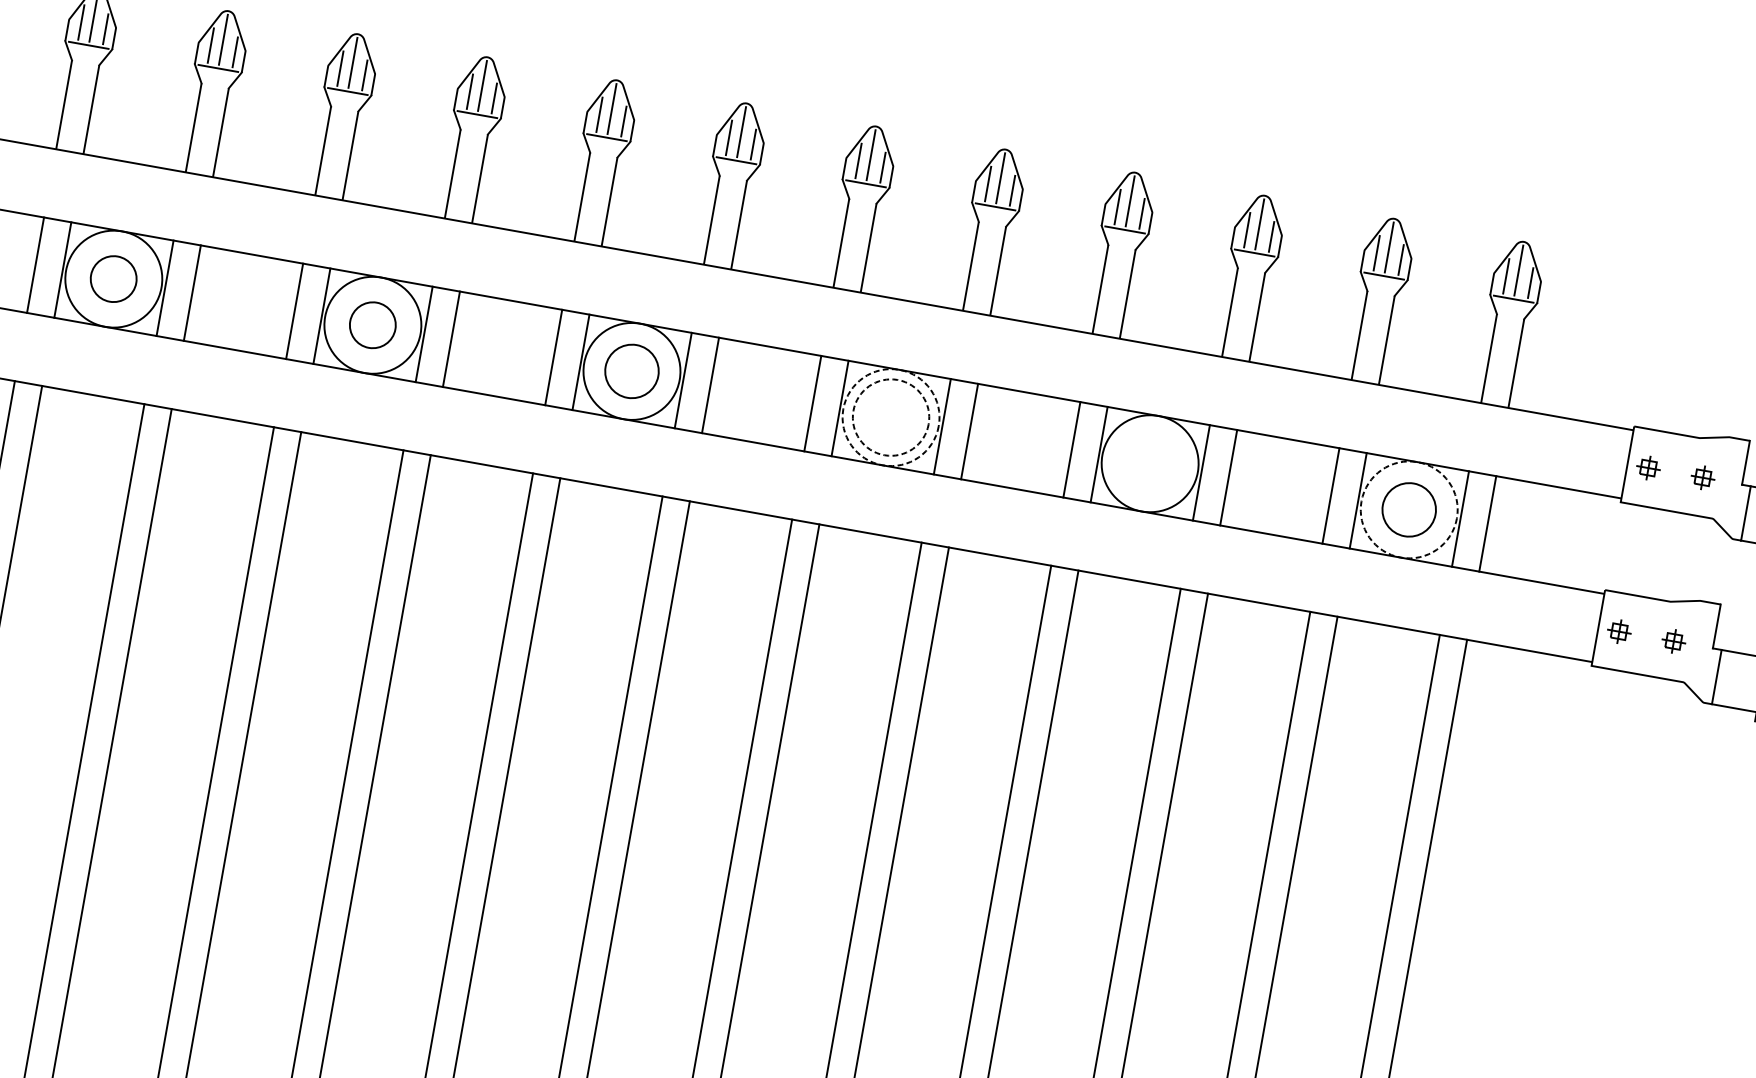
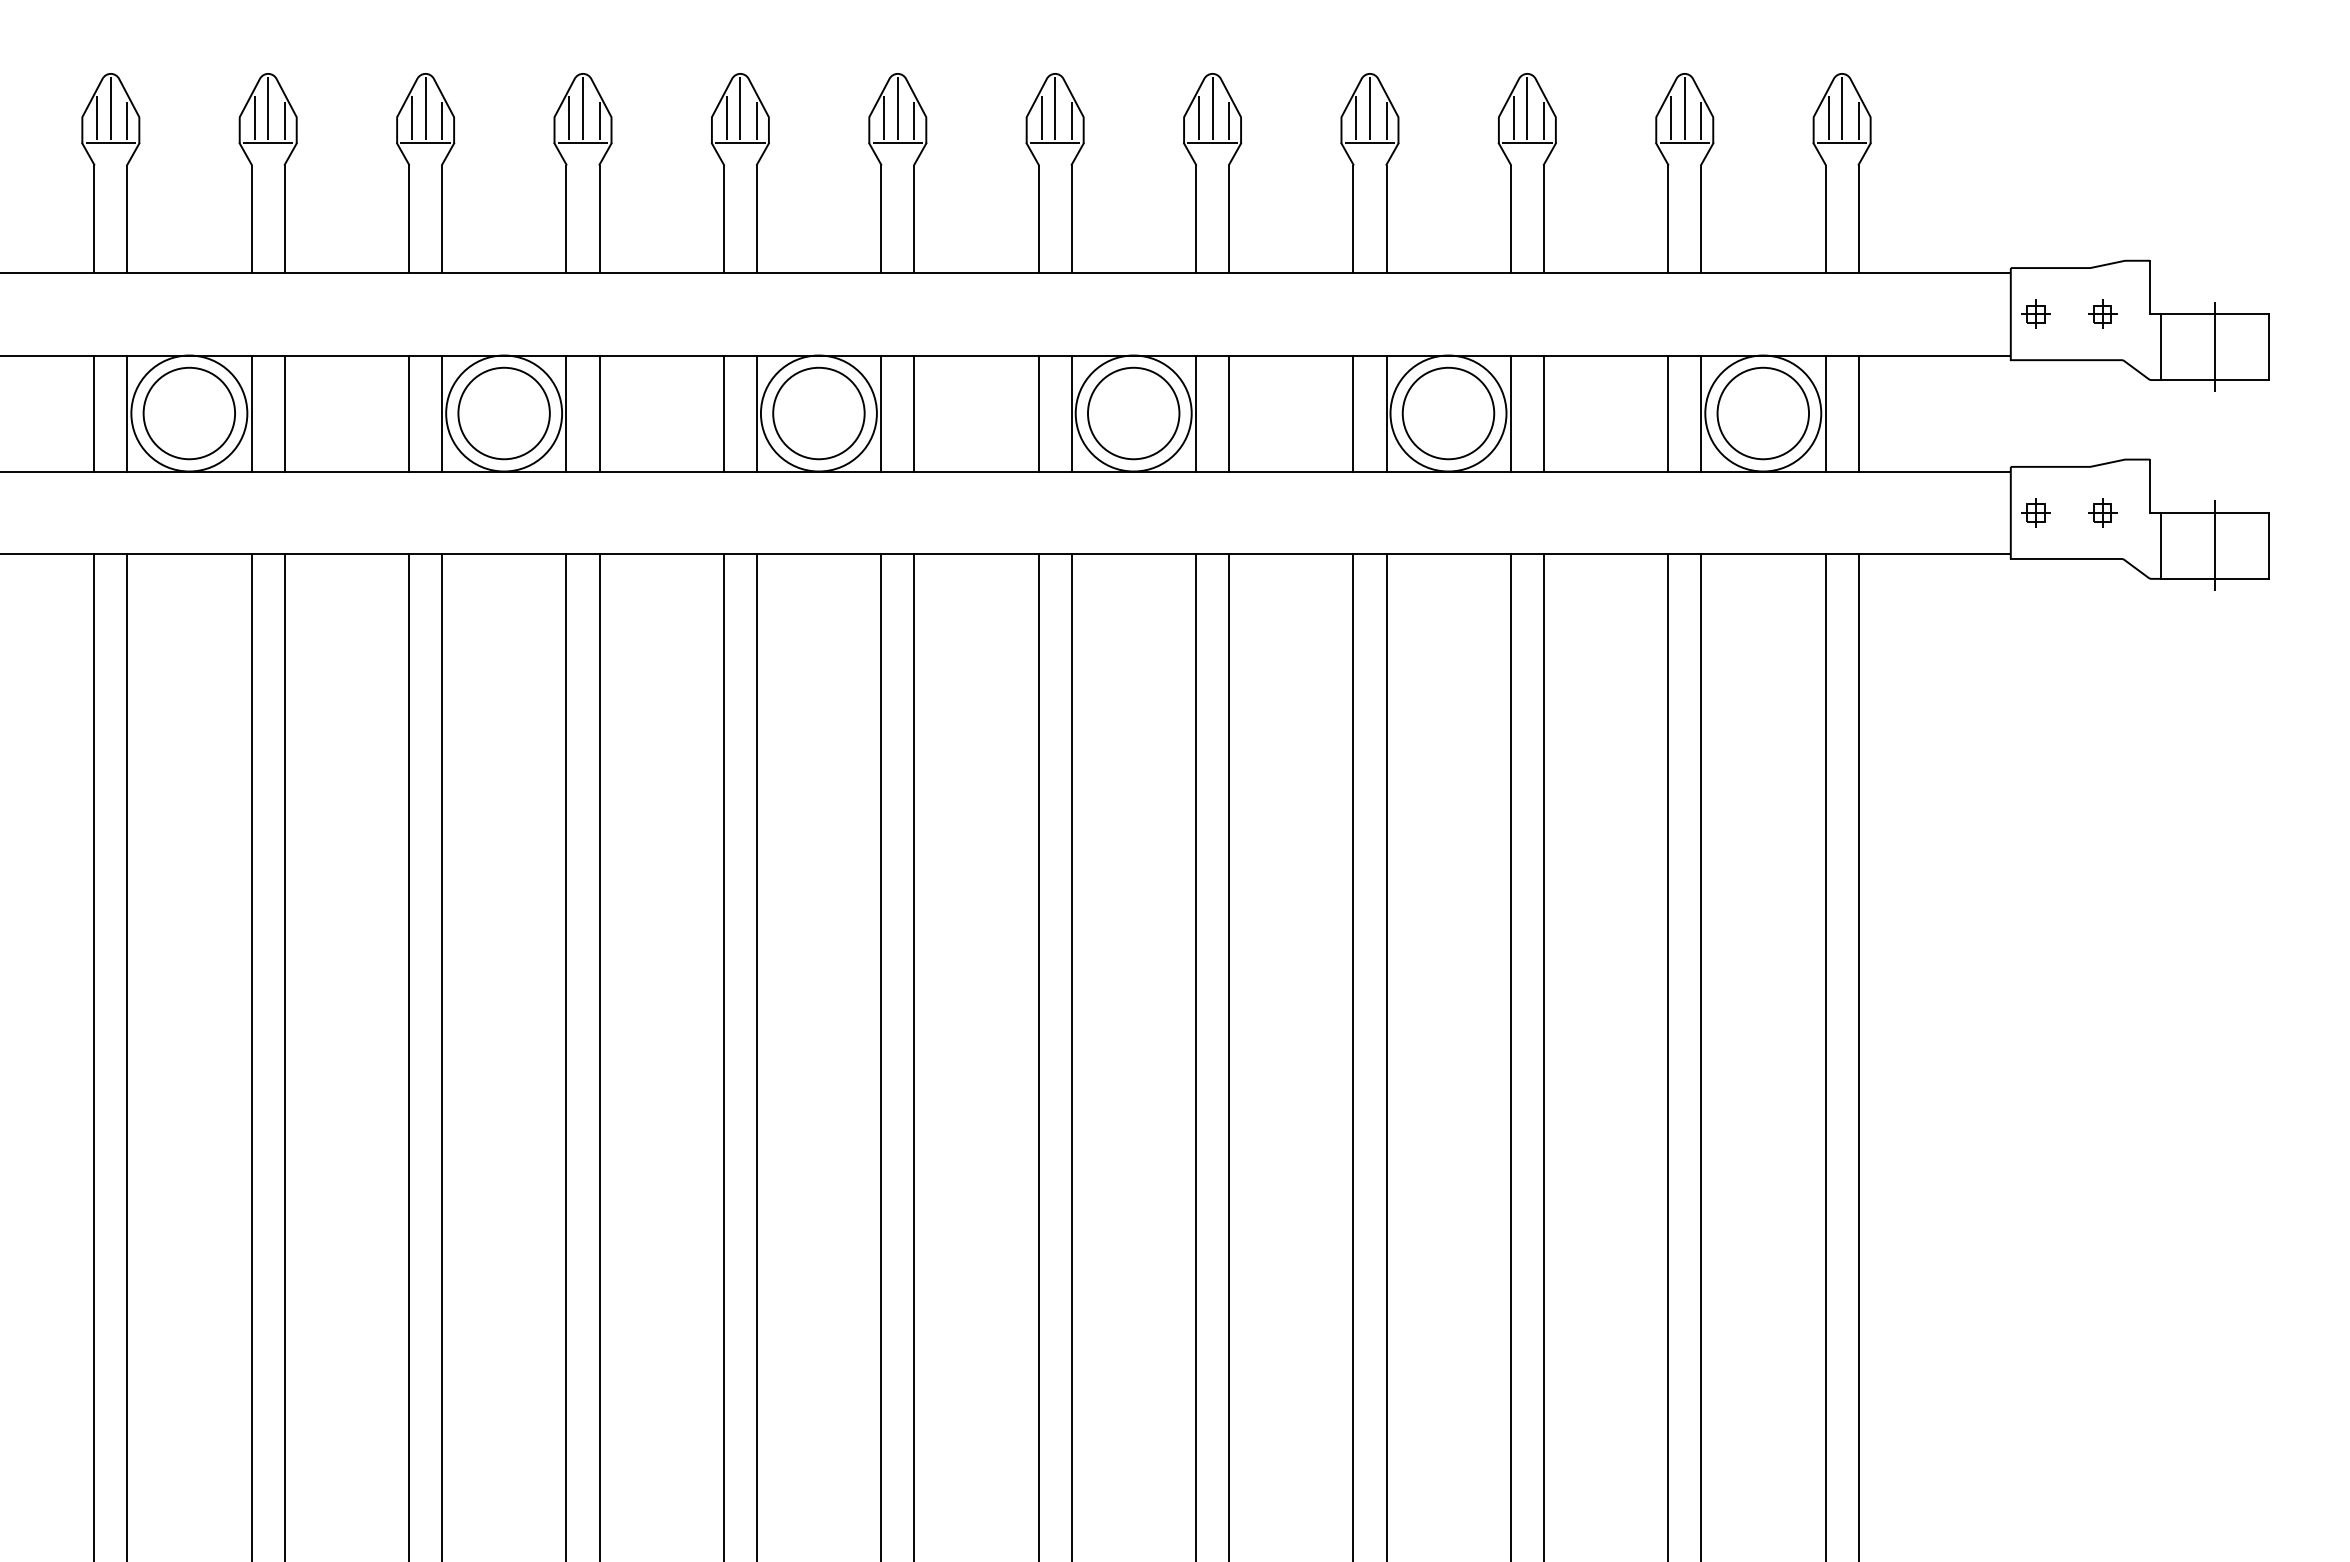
circle: (113, 279) -> (188, 413), size x1.67
circle: (372, 325) -> (503, 413), size x1.67
circle: (631, 371) -> (818, 413), size x1.43
circle: (890, 417) -> (1133, 413), dashed -> solid
circle: (890, 417) -> (1133, 413), dashed -> solid
circle: (1150, 463) -> (1448, 413), added
circle: (1409, 509) -> (1763, 413), dashed -> solid
circle: (1409, 509) -> (1763, 413), size x1.43

